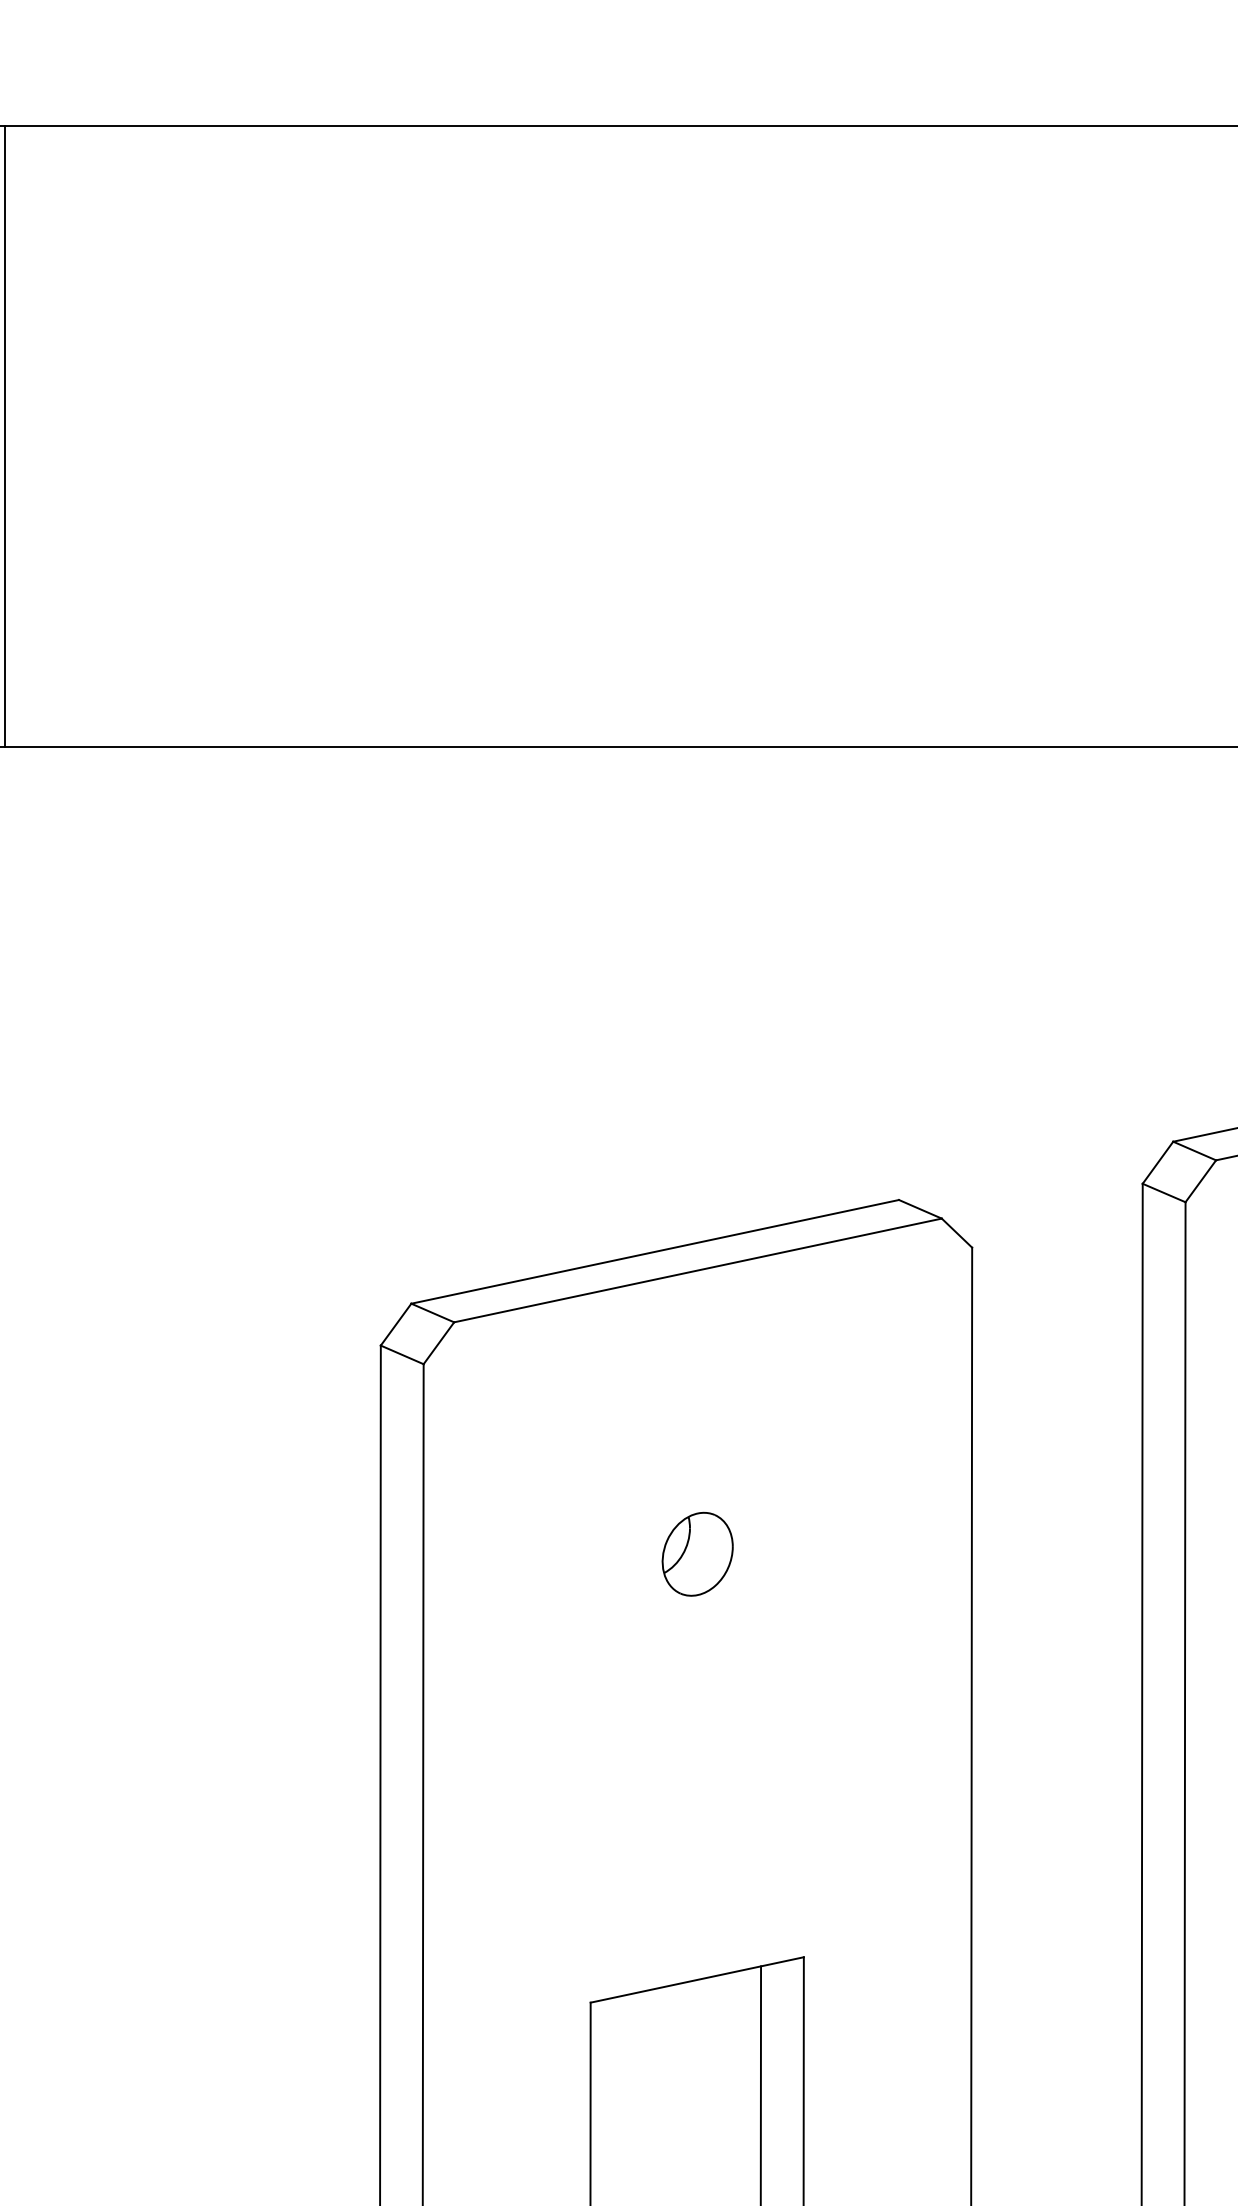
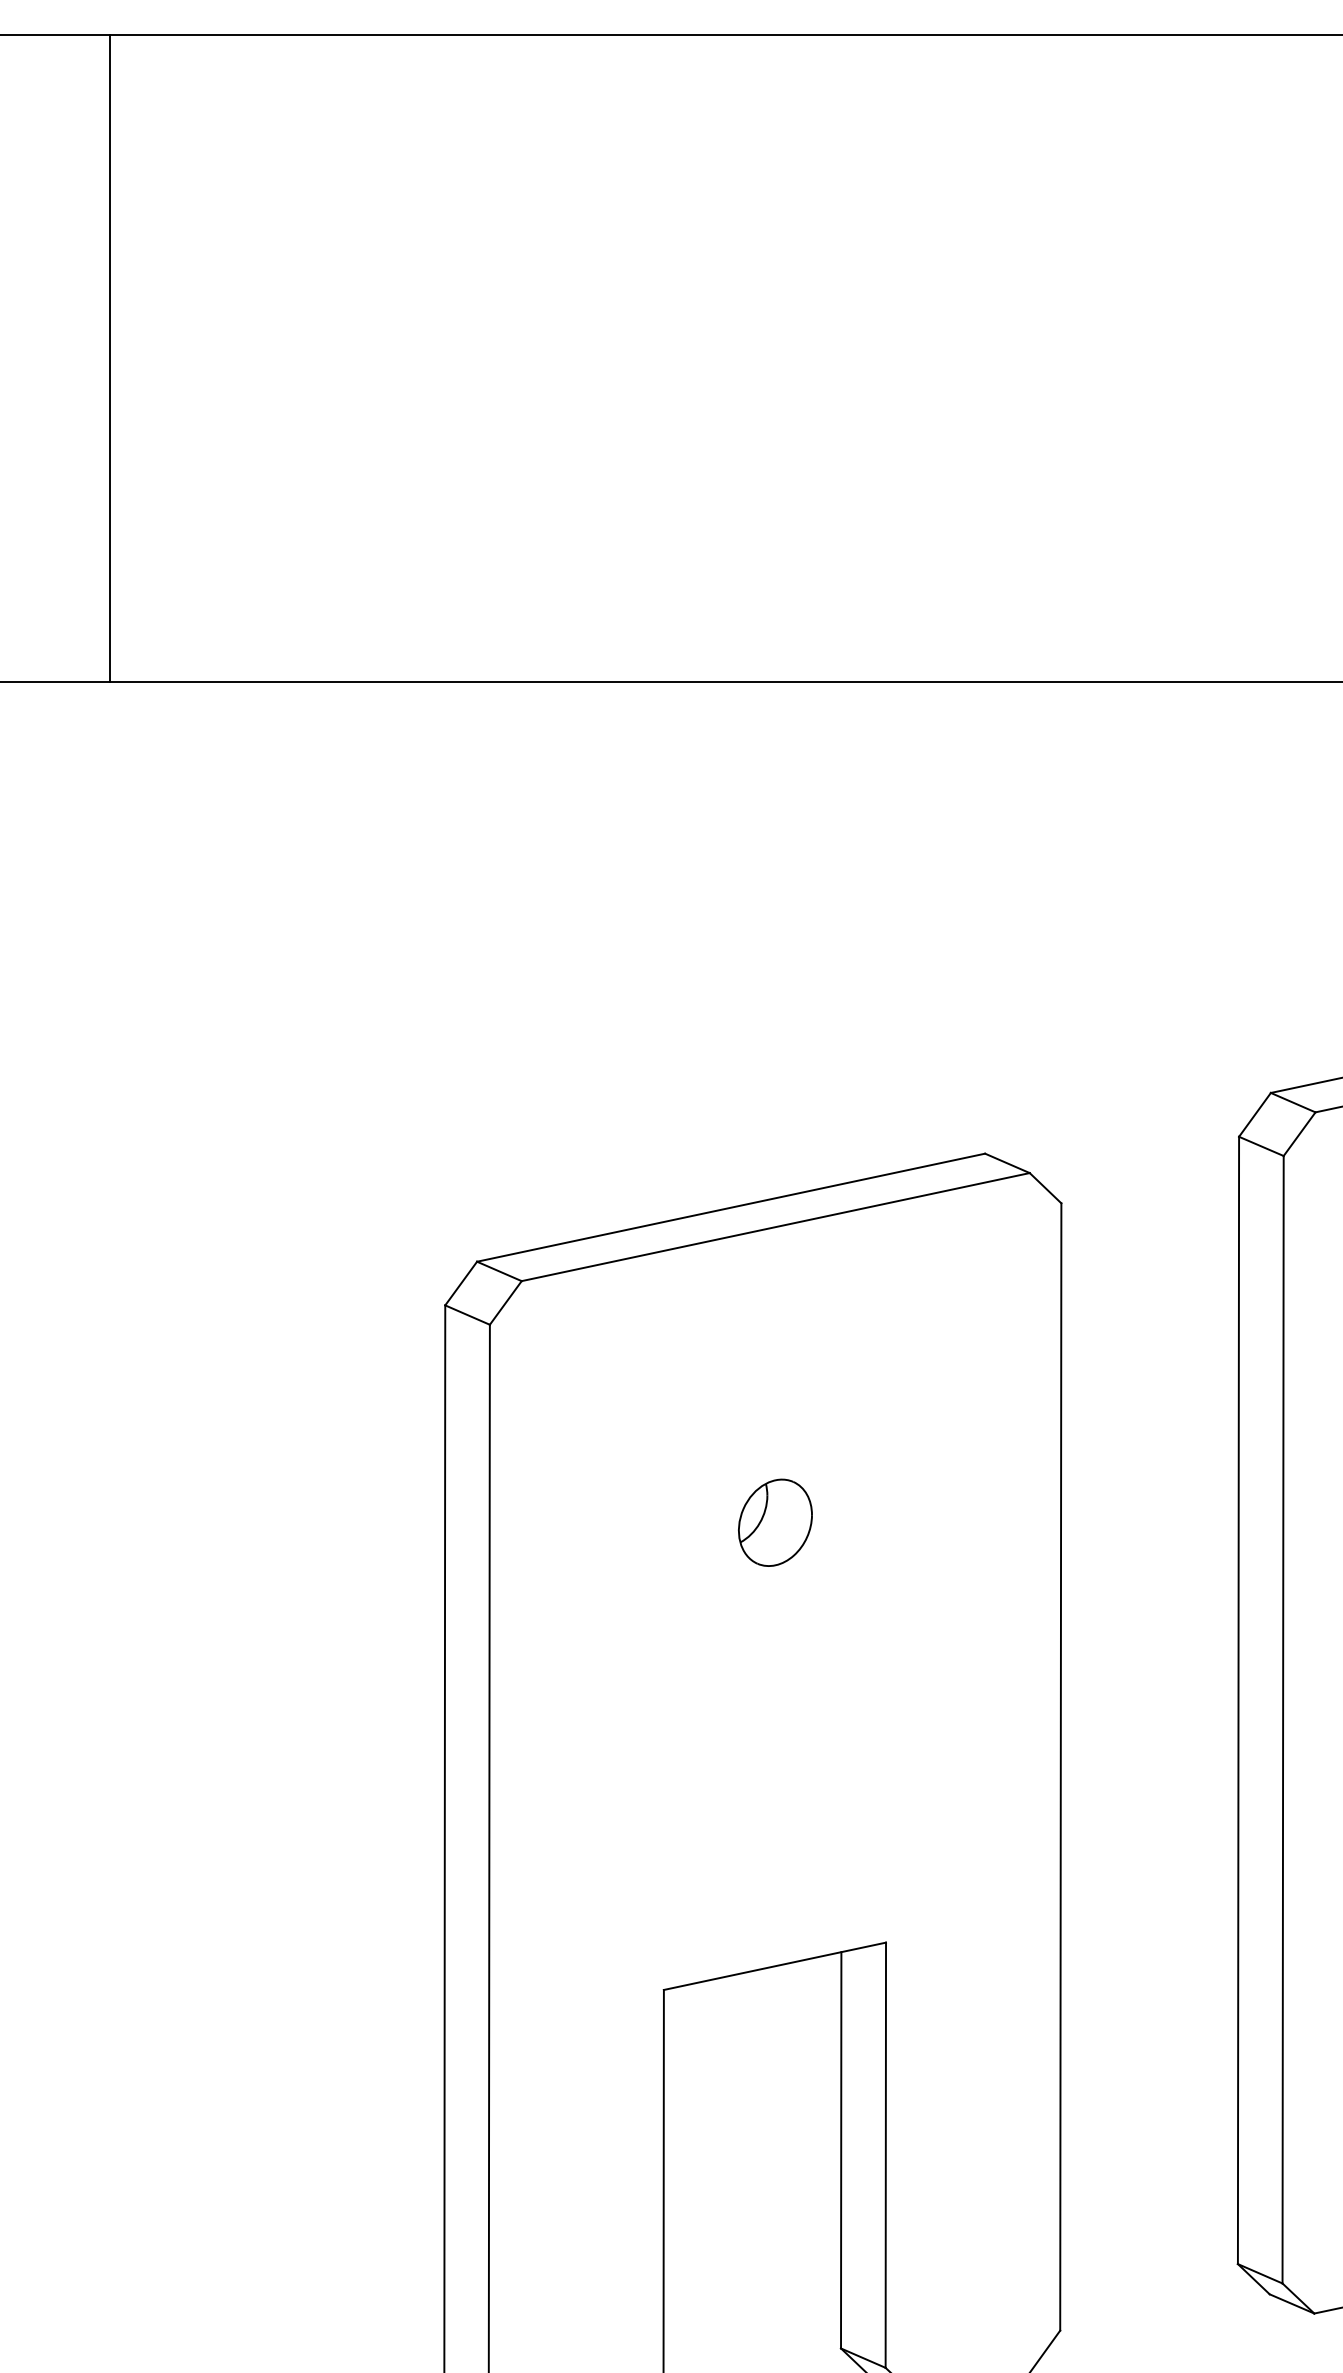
line: (4, 436) -> (109, 358), moved

